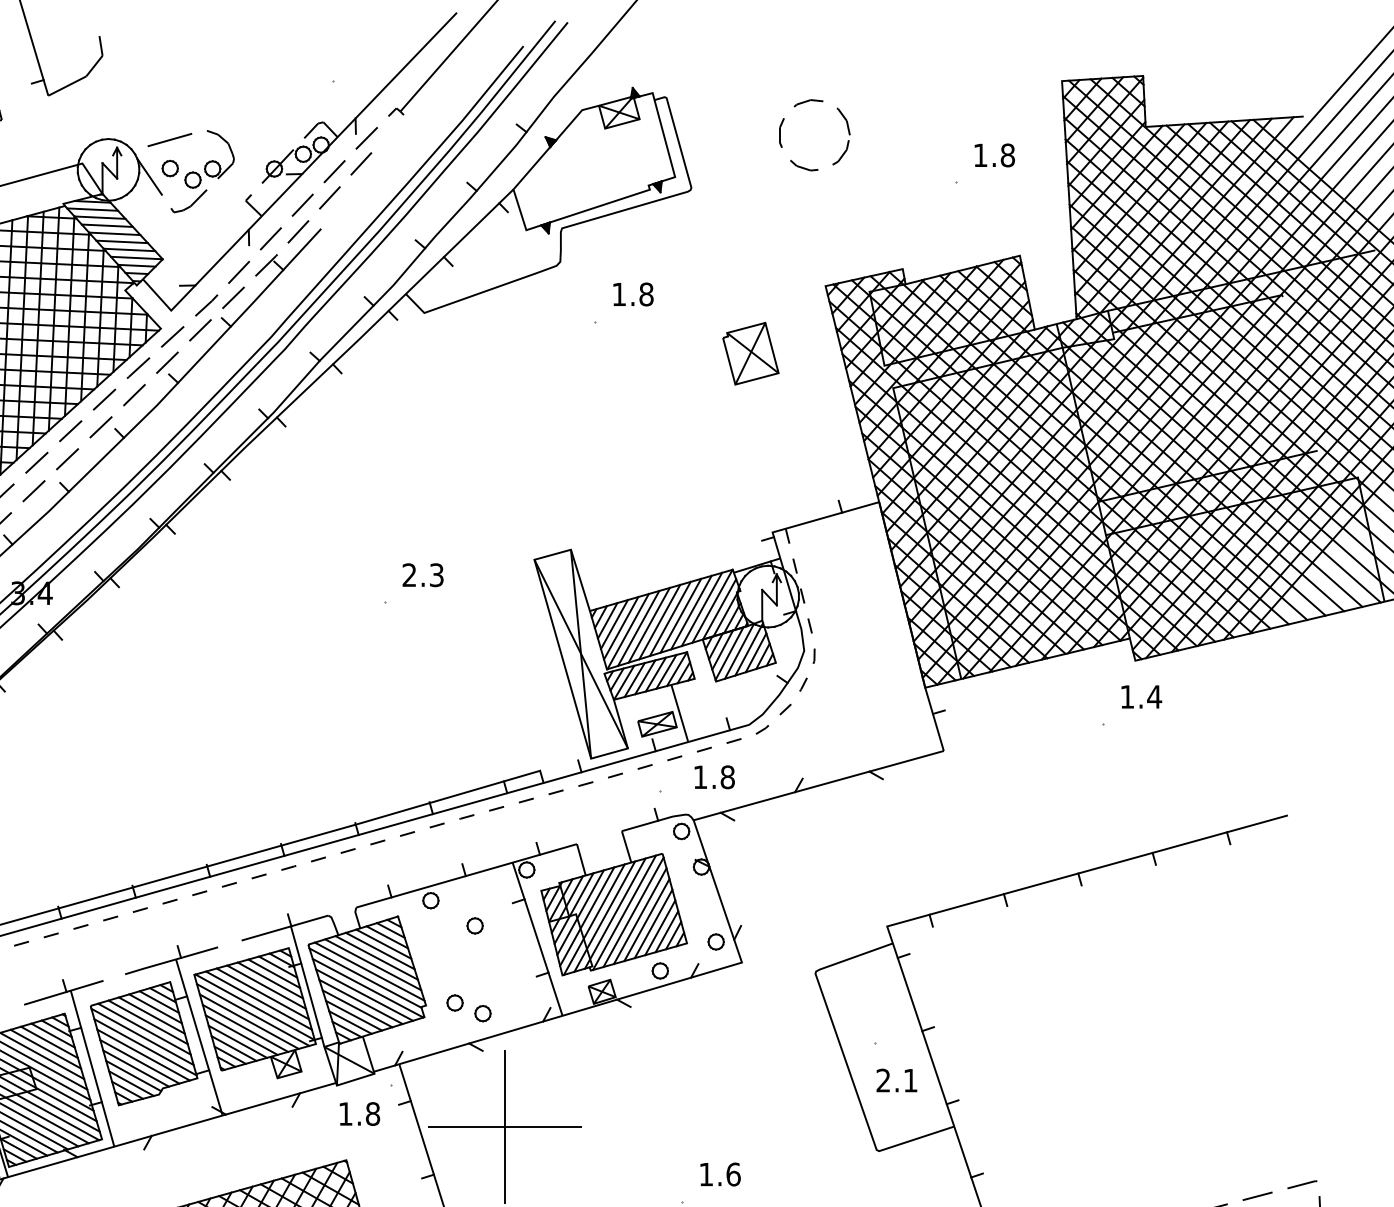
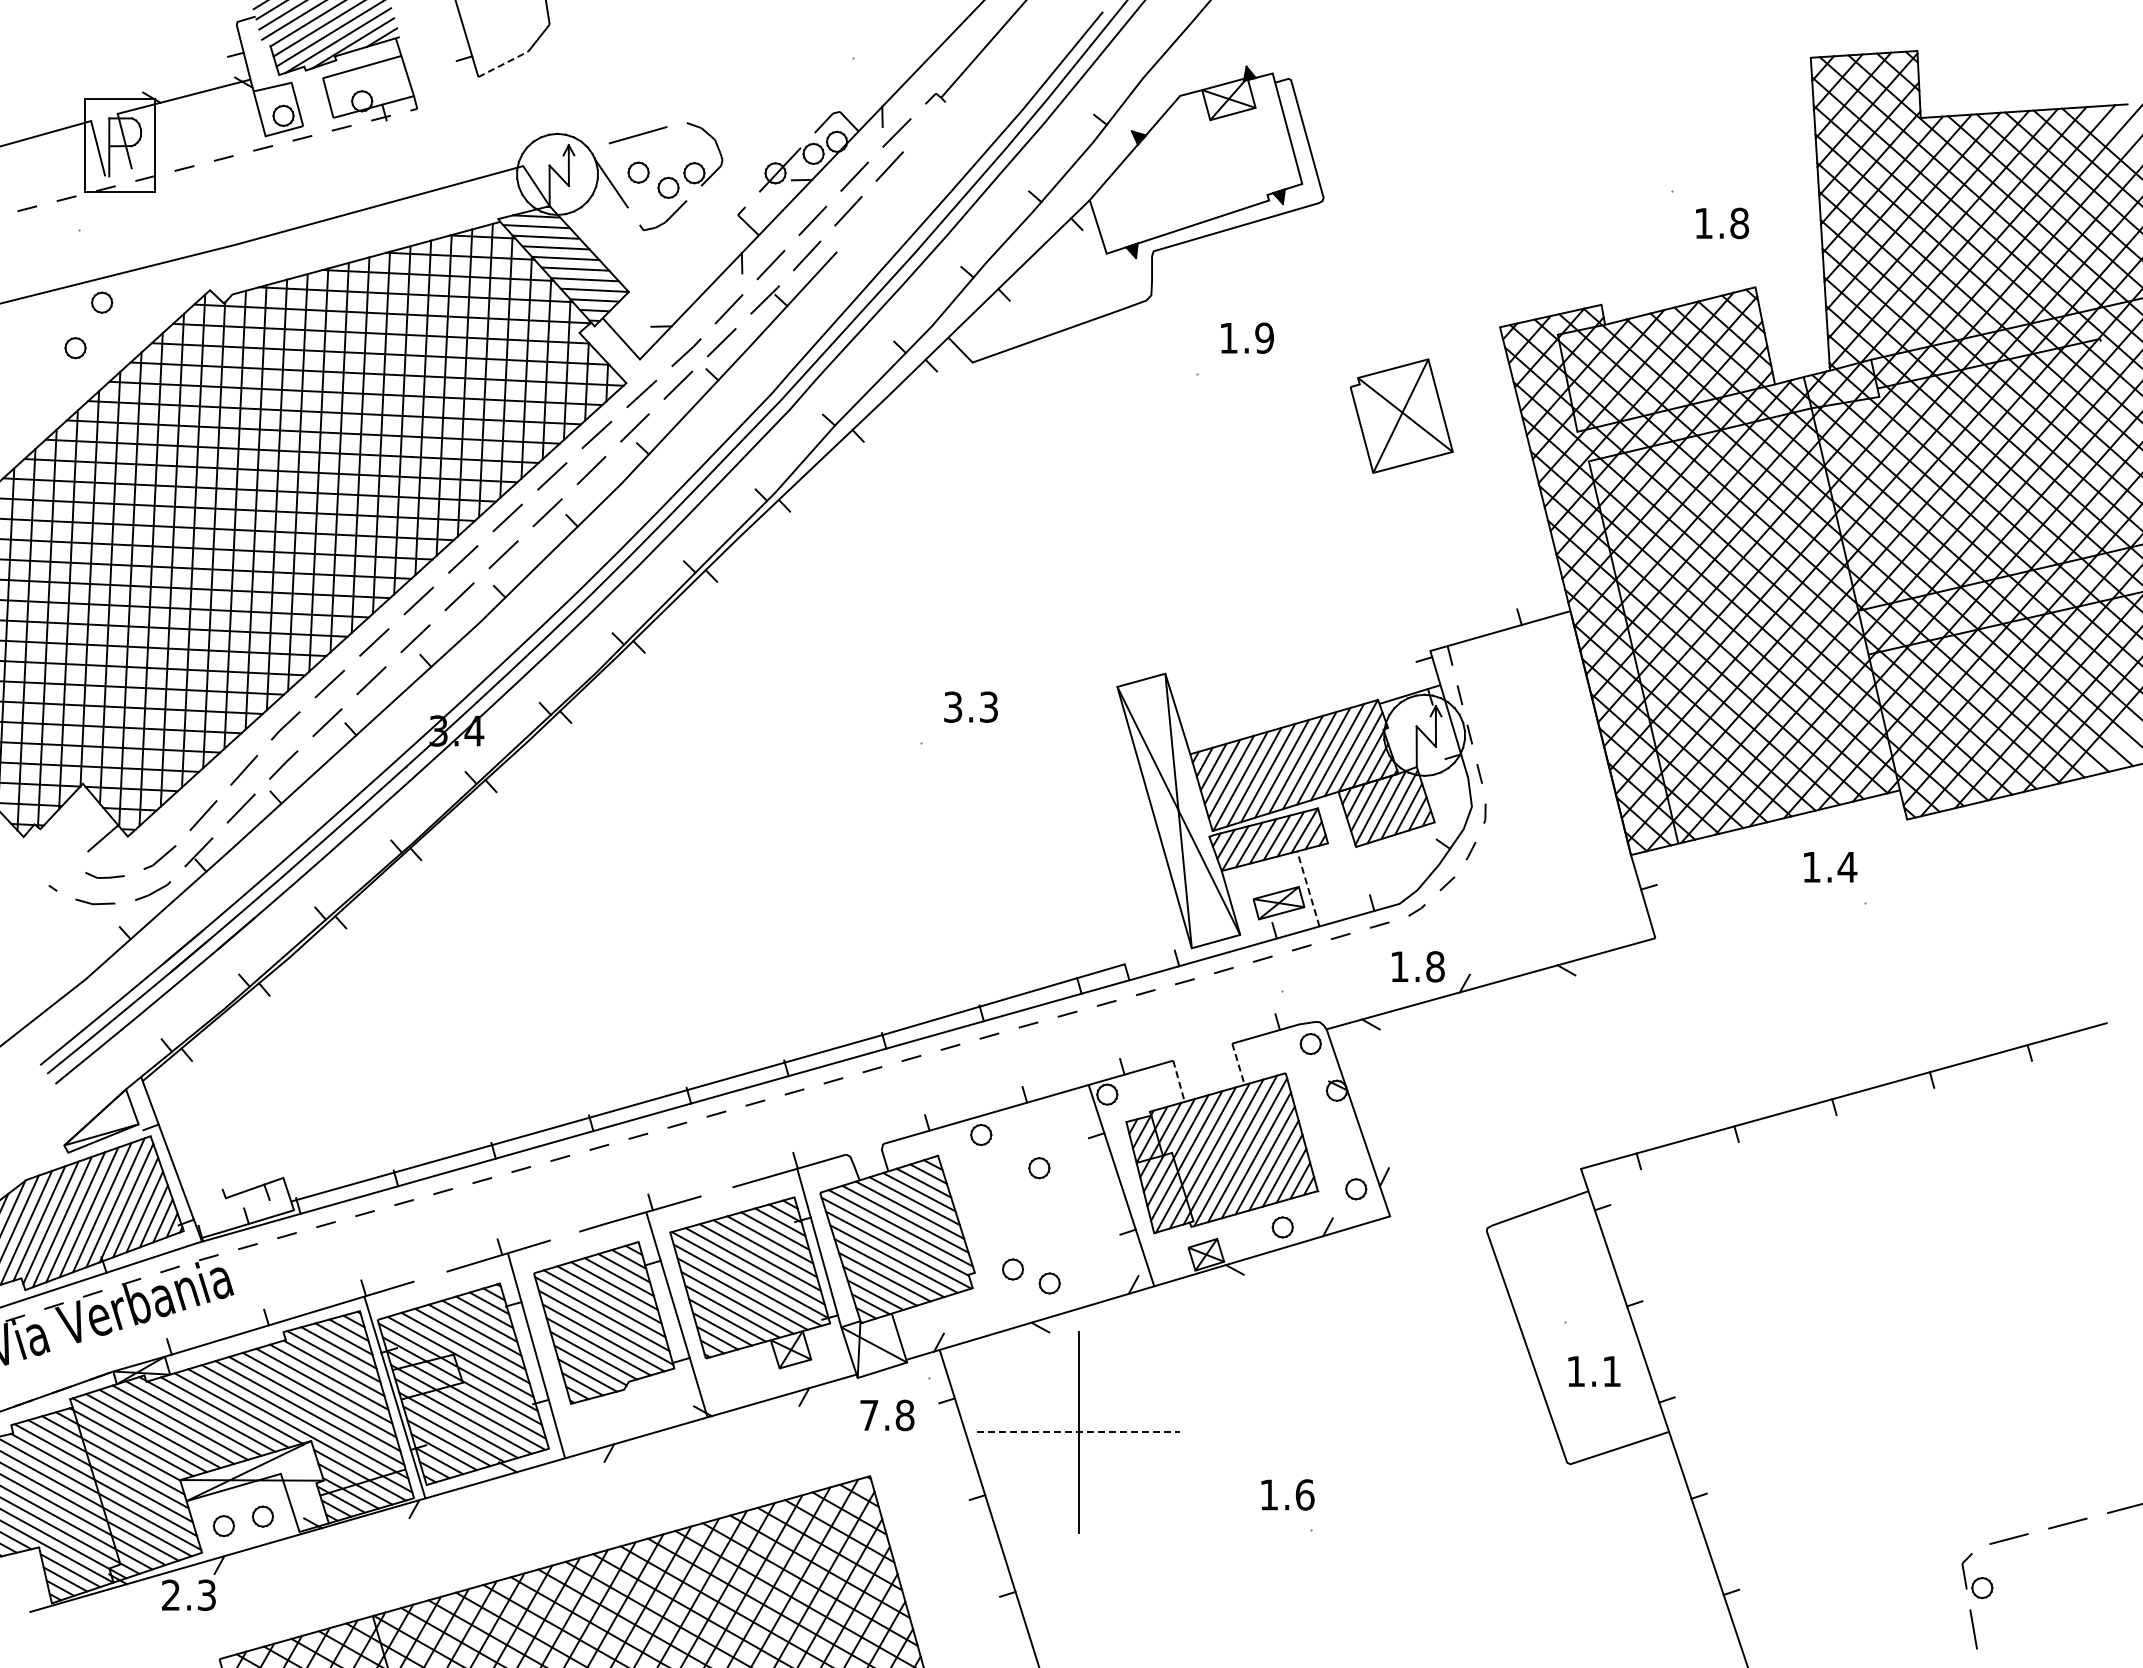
line: (67, 86) -> (503, 64), solid -> dashed
part: (804, 102) -> (1472, 86), removed
text: (994, 155) -> (1722, 223), moved
text: (646, 293) -> (1264, 337), 1.8 -> 1.9
part: (750, 353) -> (1401, 415), size x1.4
text: (409, 574) -> (953, 706), 2.3 -> 3.3
text: (1141, 697) -> (1830, 867), moved
line: (679, 713) -> (1308, 888), solid -> dashed
text: (714, 777) -> (1418, 966), moved
line: (626, 847) -> (1238, 1064), solid -> dashed
line: (581, 859) -> (1179, 1081), solid -> dashed
text: (883, 1079) -> (1575, 1370), 2.1 -> 1.1
text: (345, 1114) -> (869, 1415), 1.8 -> 7.8
line: (505, 1127) -> (1079, 1432), solid -> dashed
text: (720, 1174) -> (1287, 1494), moved

